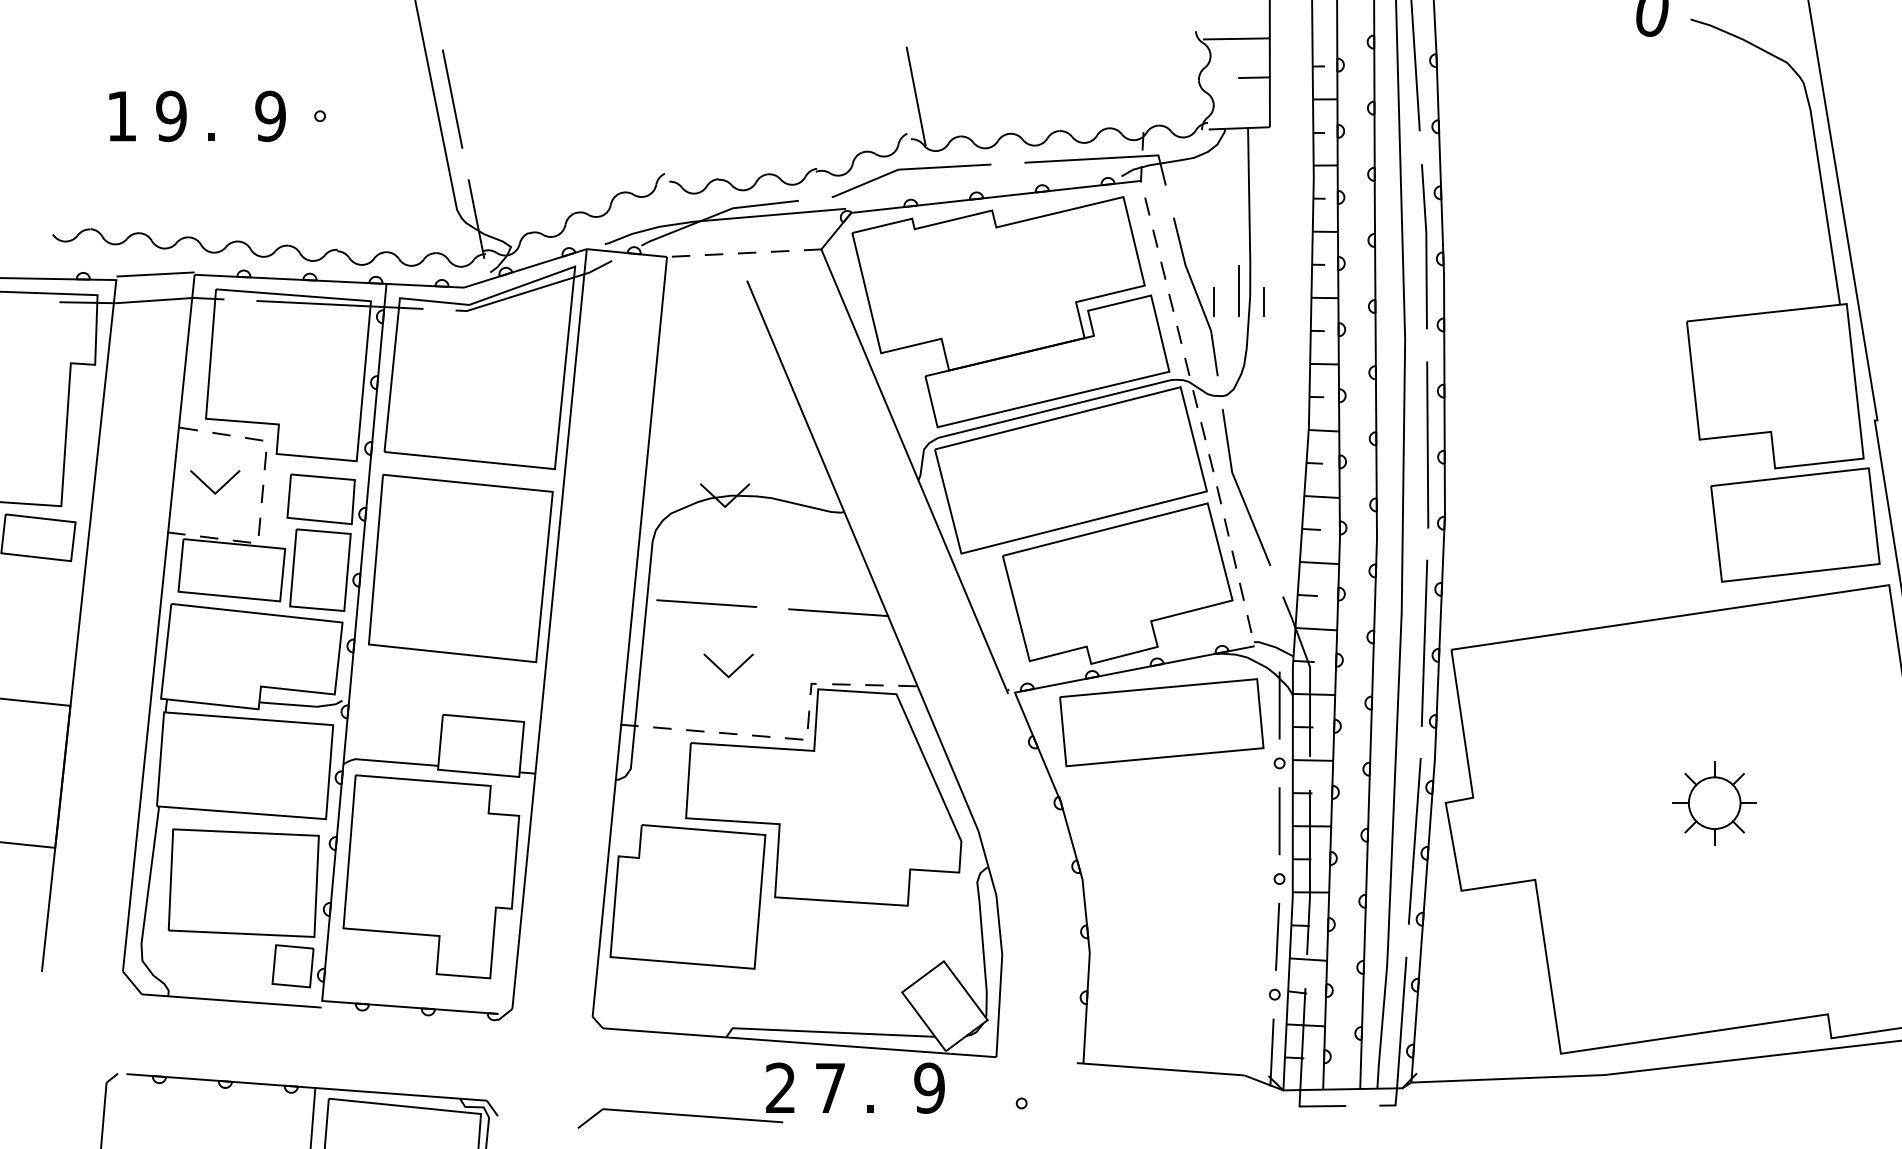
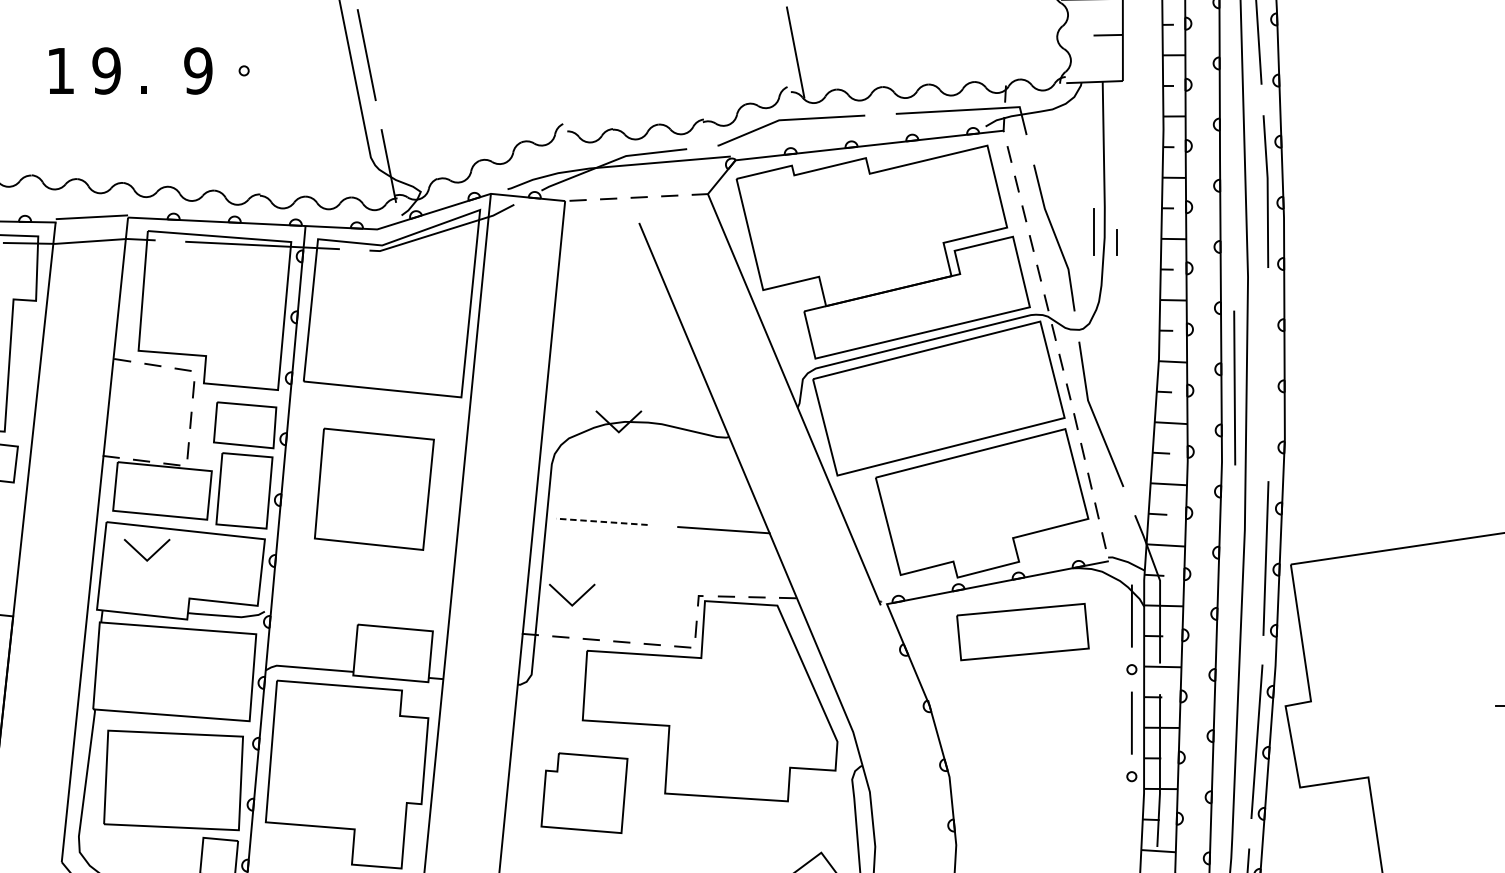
line: (1214, 301) -> (1071, 242), removed
line: (1427, 444) -> (1234, 387), moved
line: (210, 487) -> (142, 554), moved
part: (460, 568) -> (374, 489), size x0.7
line: (706, 603) -> (601, 521), solid -> dashed
line: (725, 672) -> (569, 601), moved
part: (1161, 722) -> (1022, 631), size x0.7
part: (687, 896) -> (584, 792), size x0.6
line: (1277, 936) -> (1129, 829), removed

